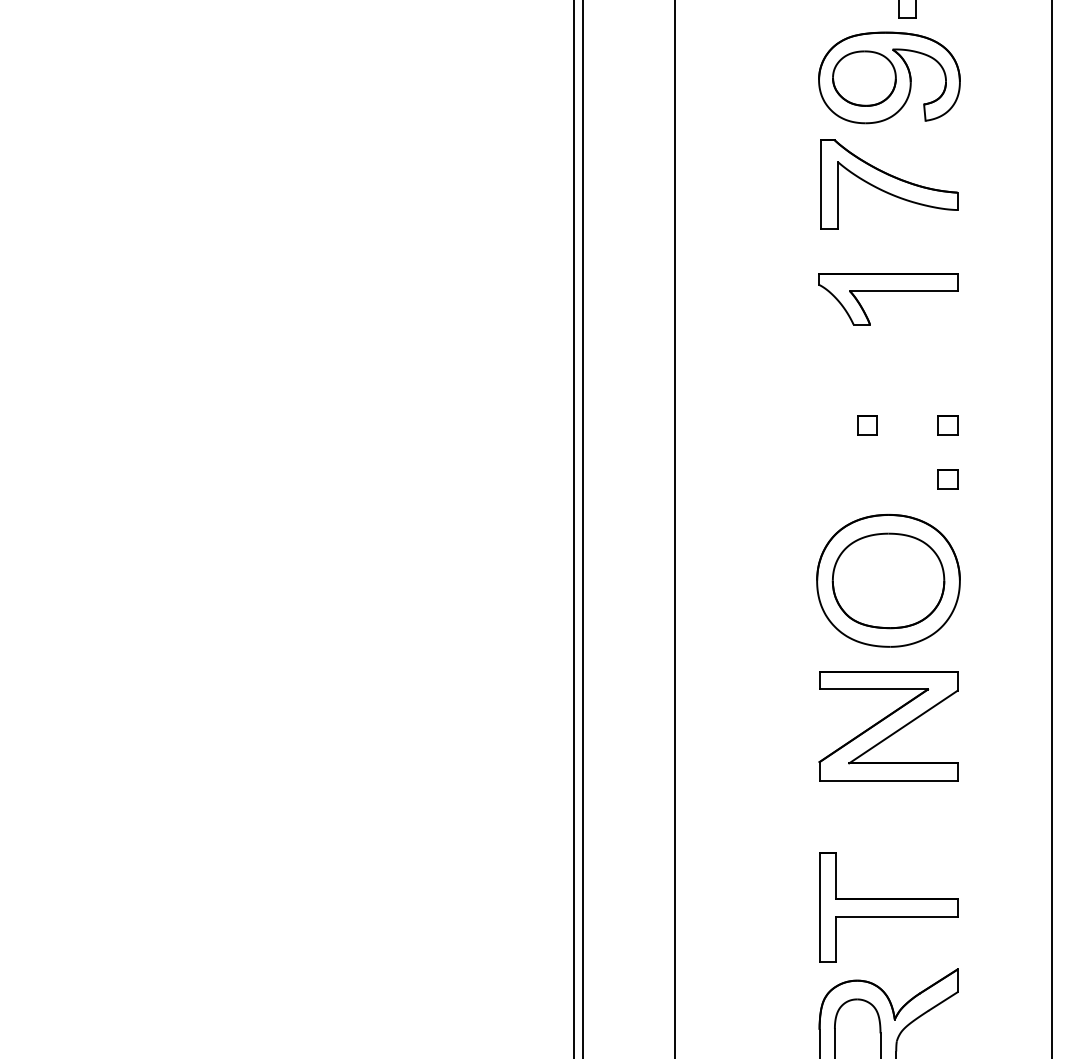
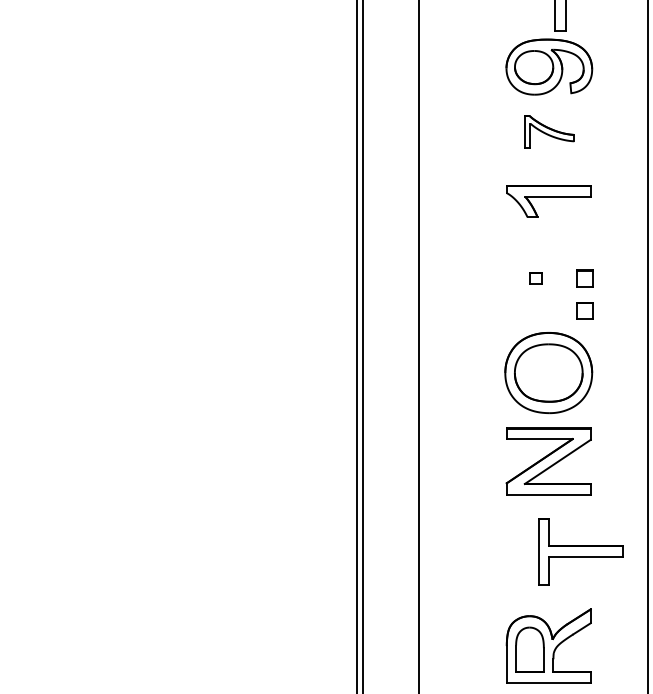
part: (889, 183) -> (549, 131), size x0.6
part: (947, 425) -> (584, 278), size x1.4
part: (947, 478) -> (584, 310), size x1.4
part: (888, 907) -> (580, 551), moved

